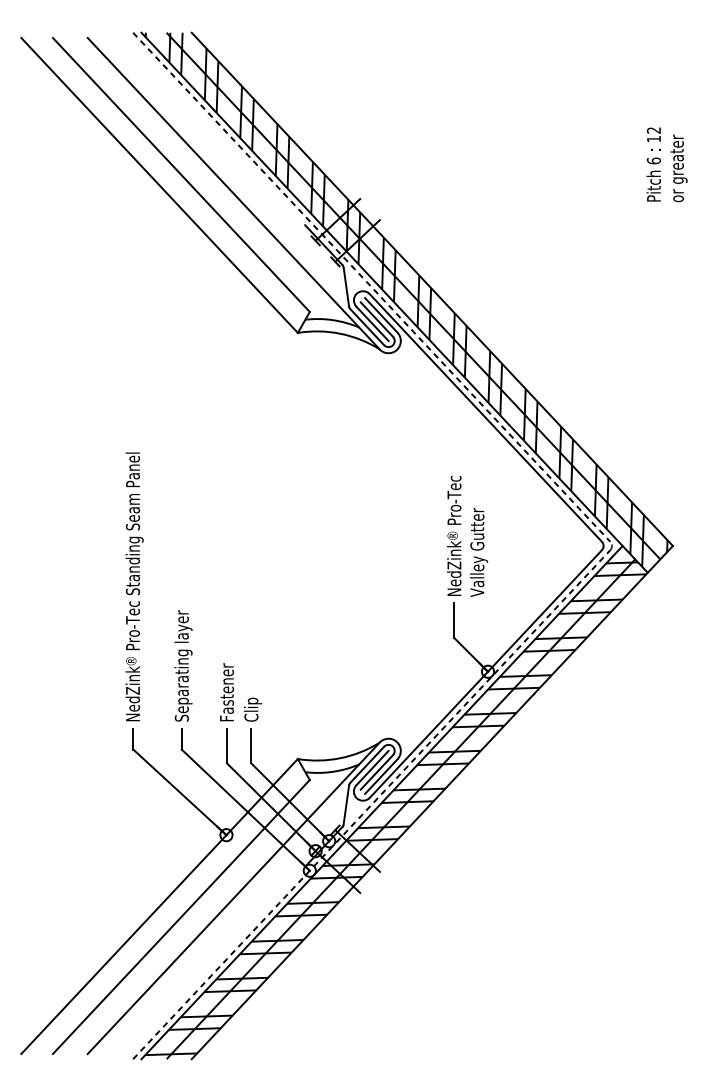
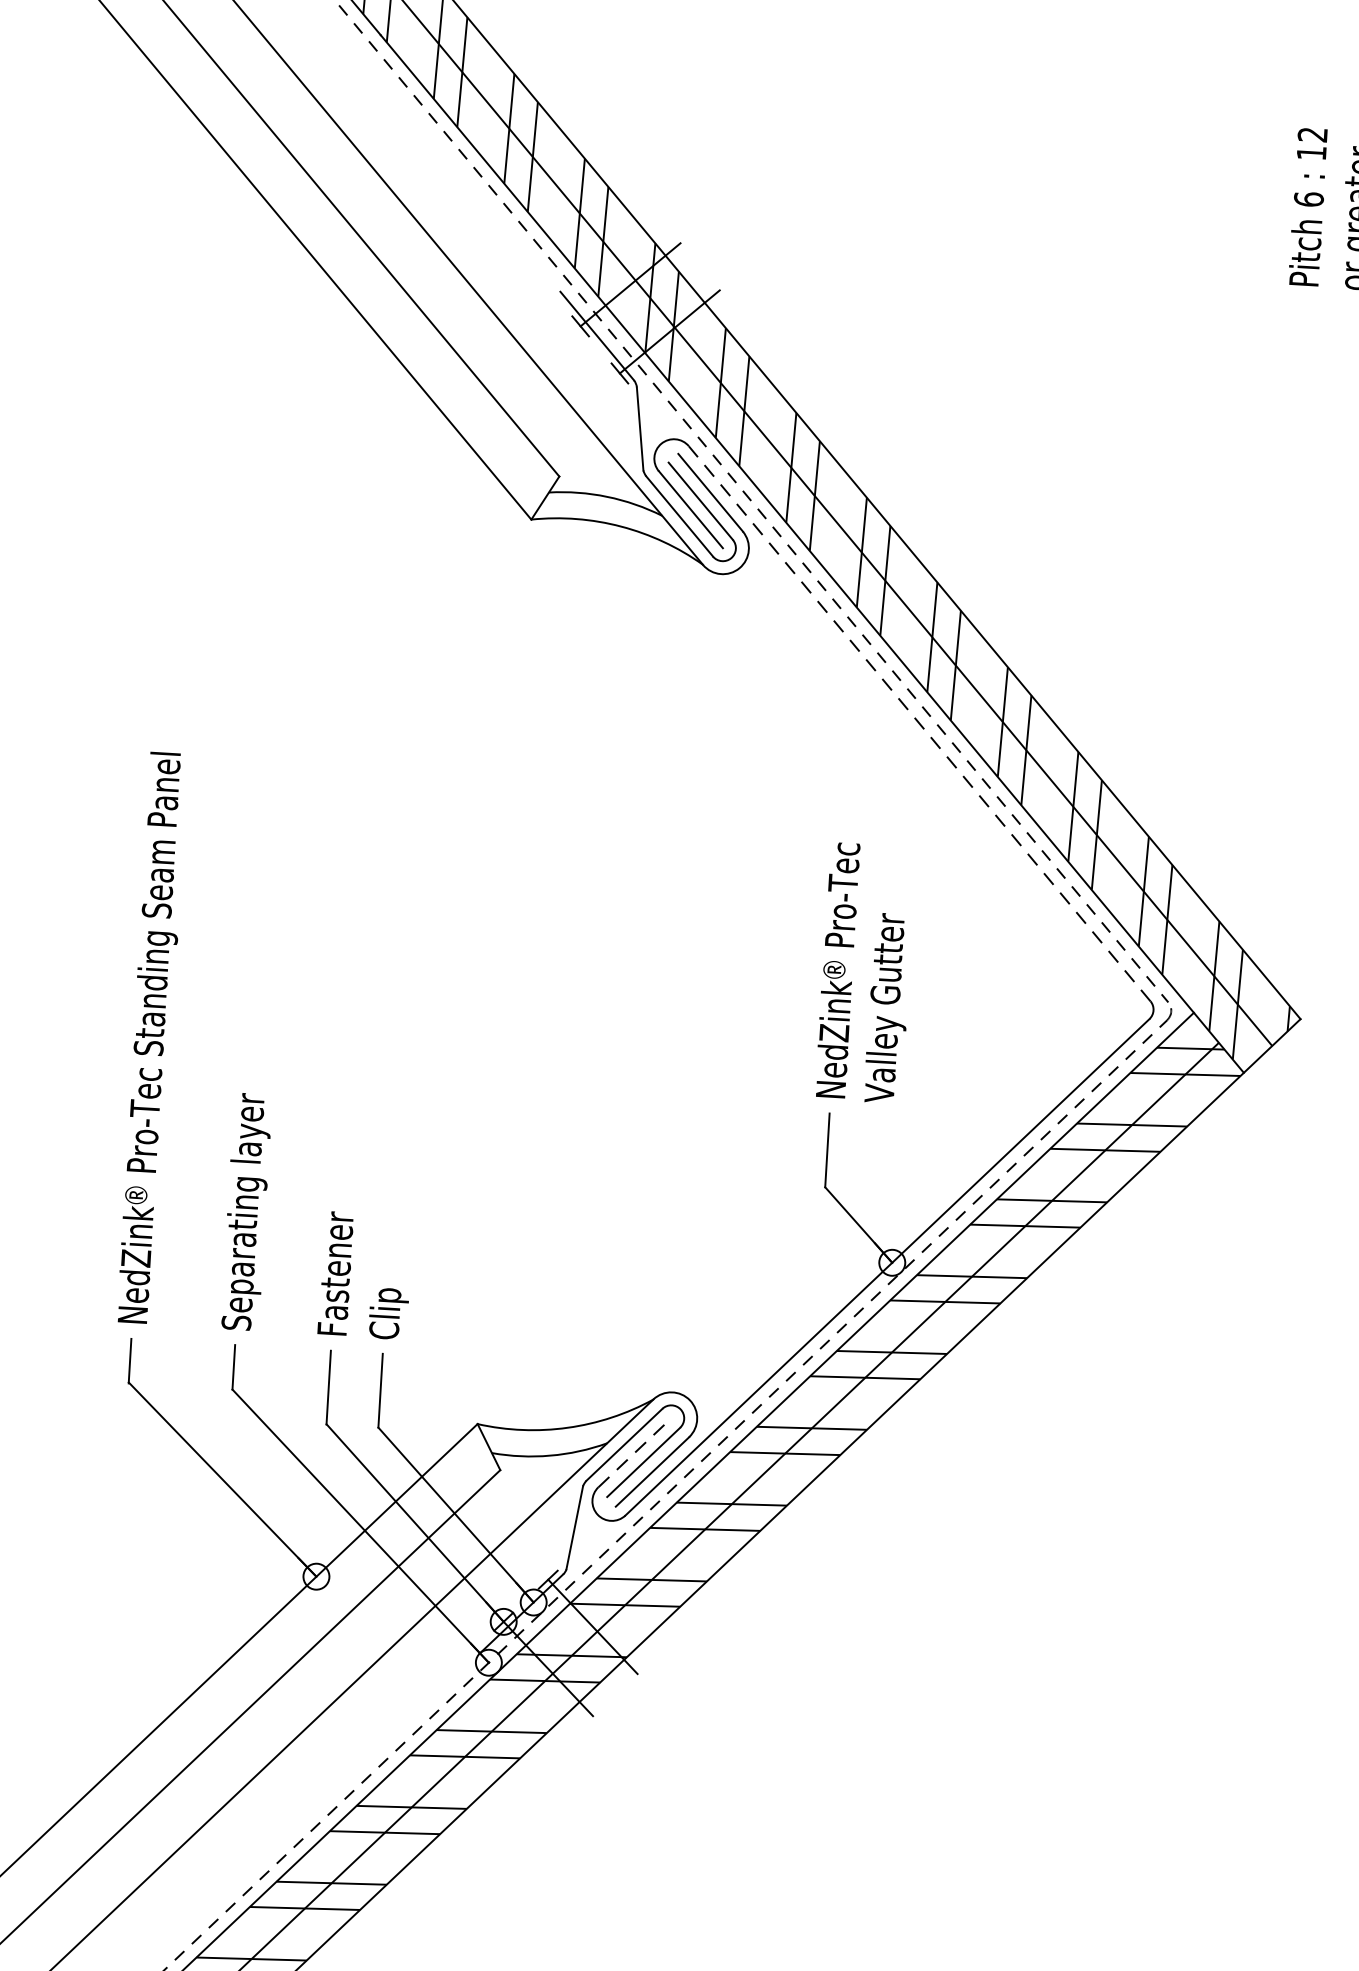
line: (485, 418) -> (918, 724), solid -> dashed
line: (372, 768) -> (634, 1453), solid -> dashed

